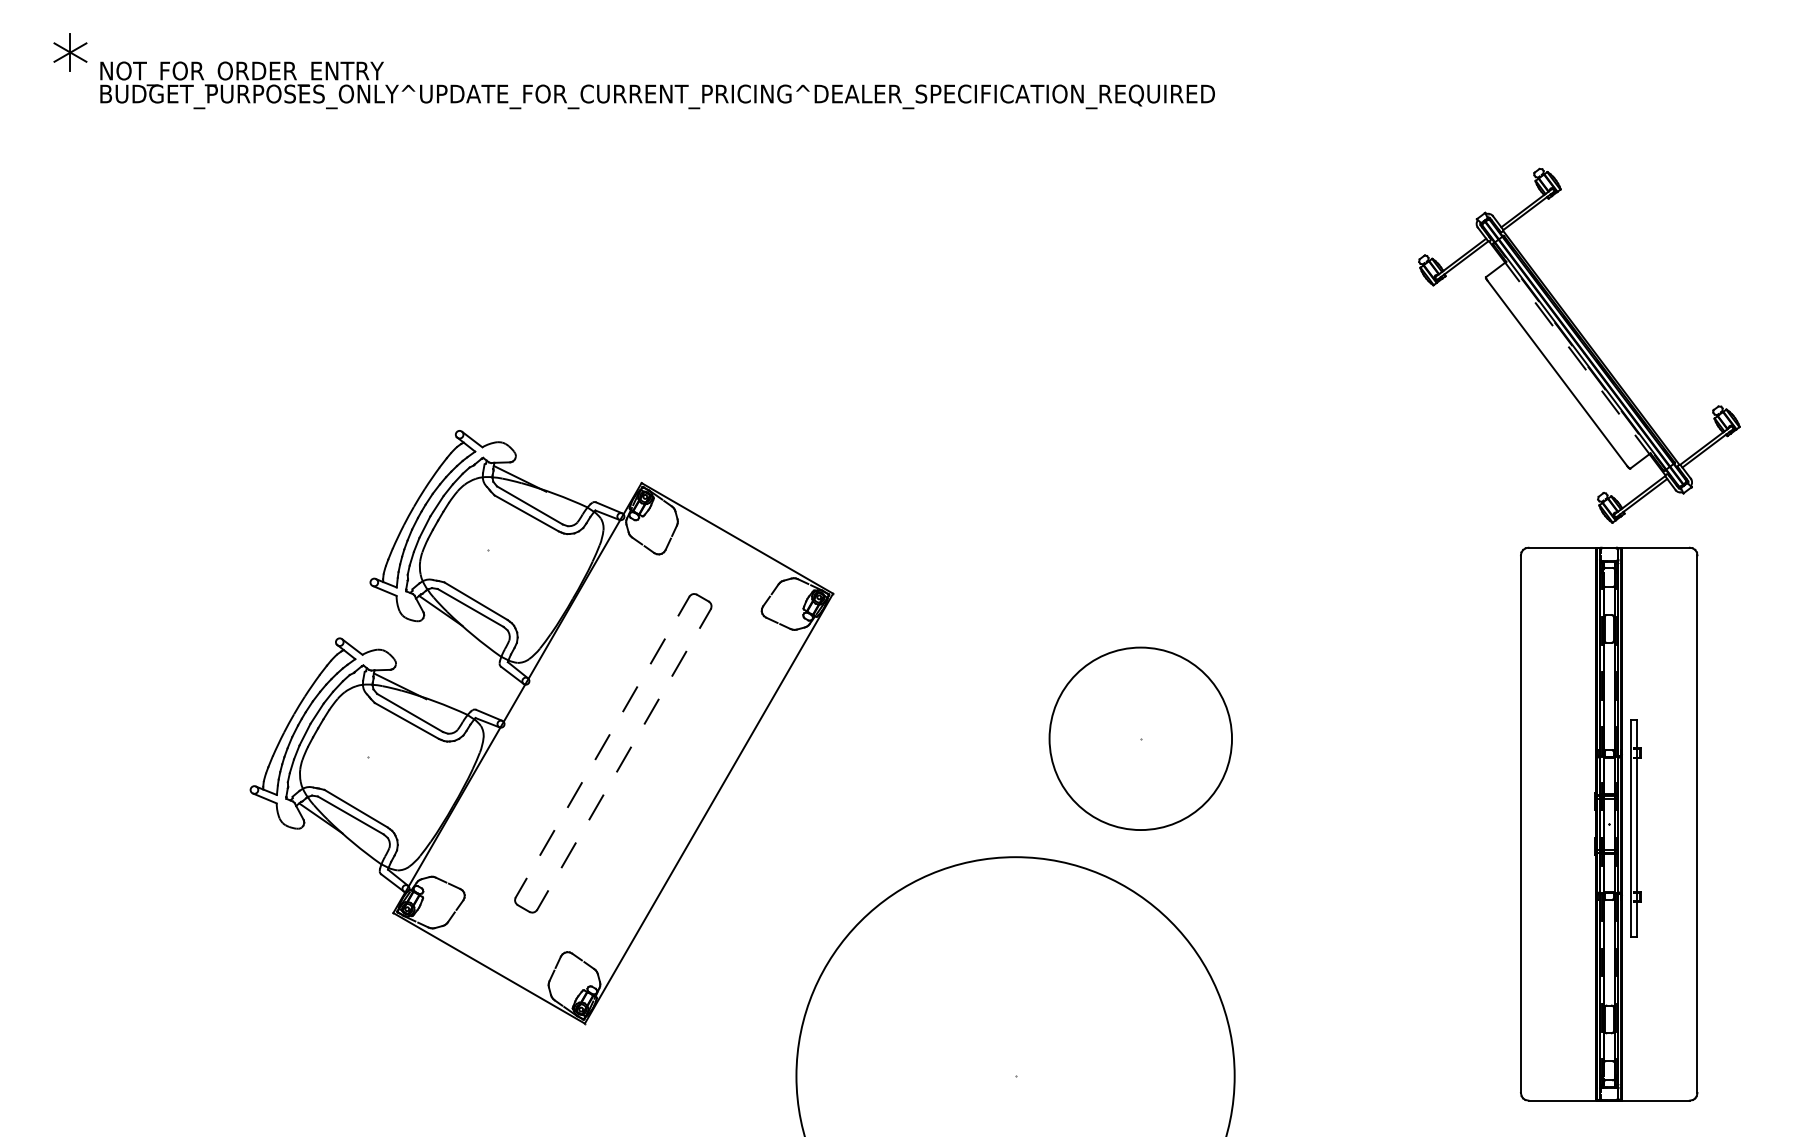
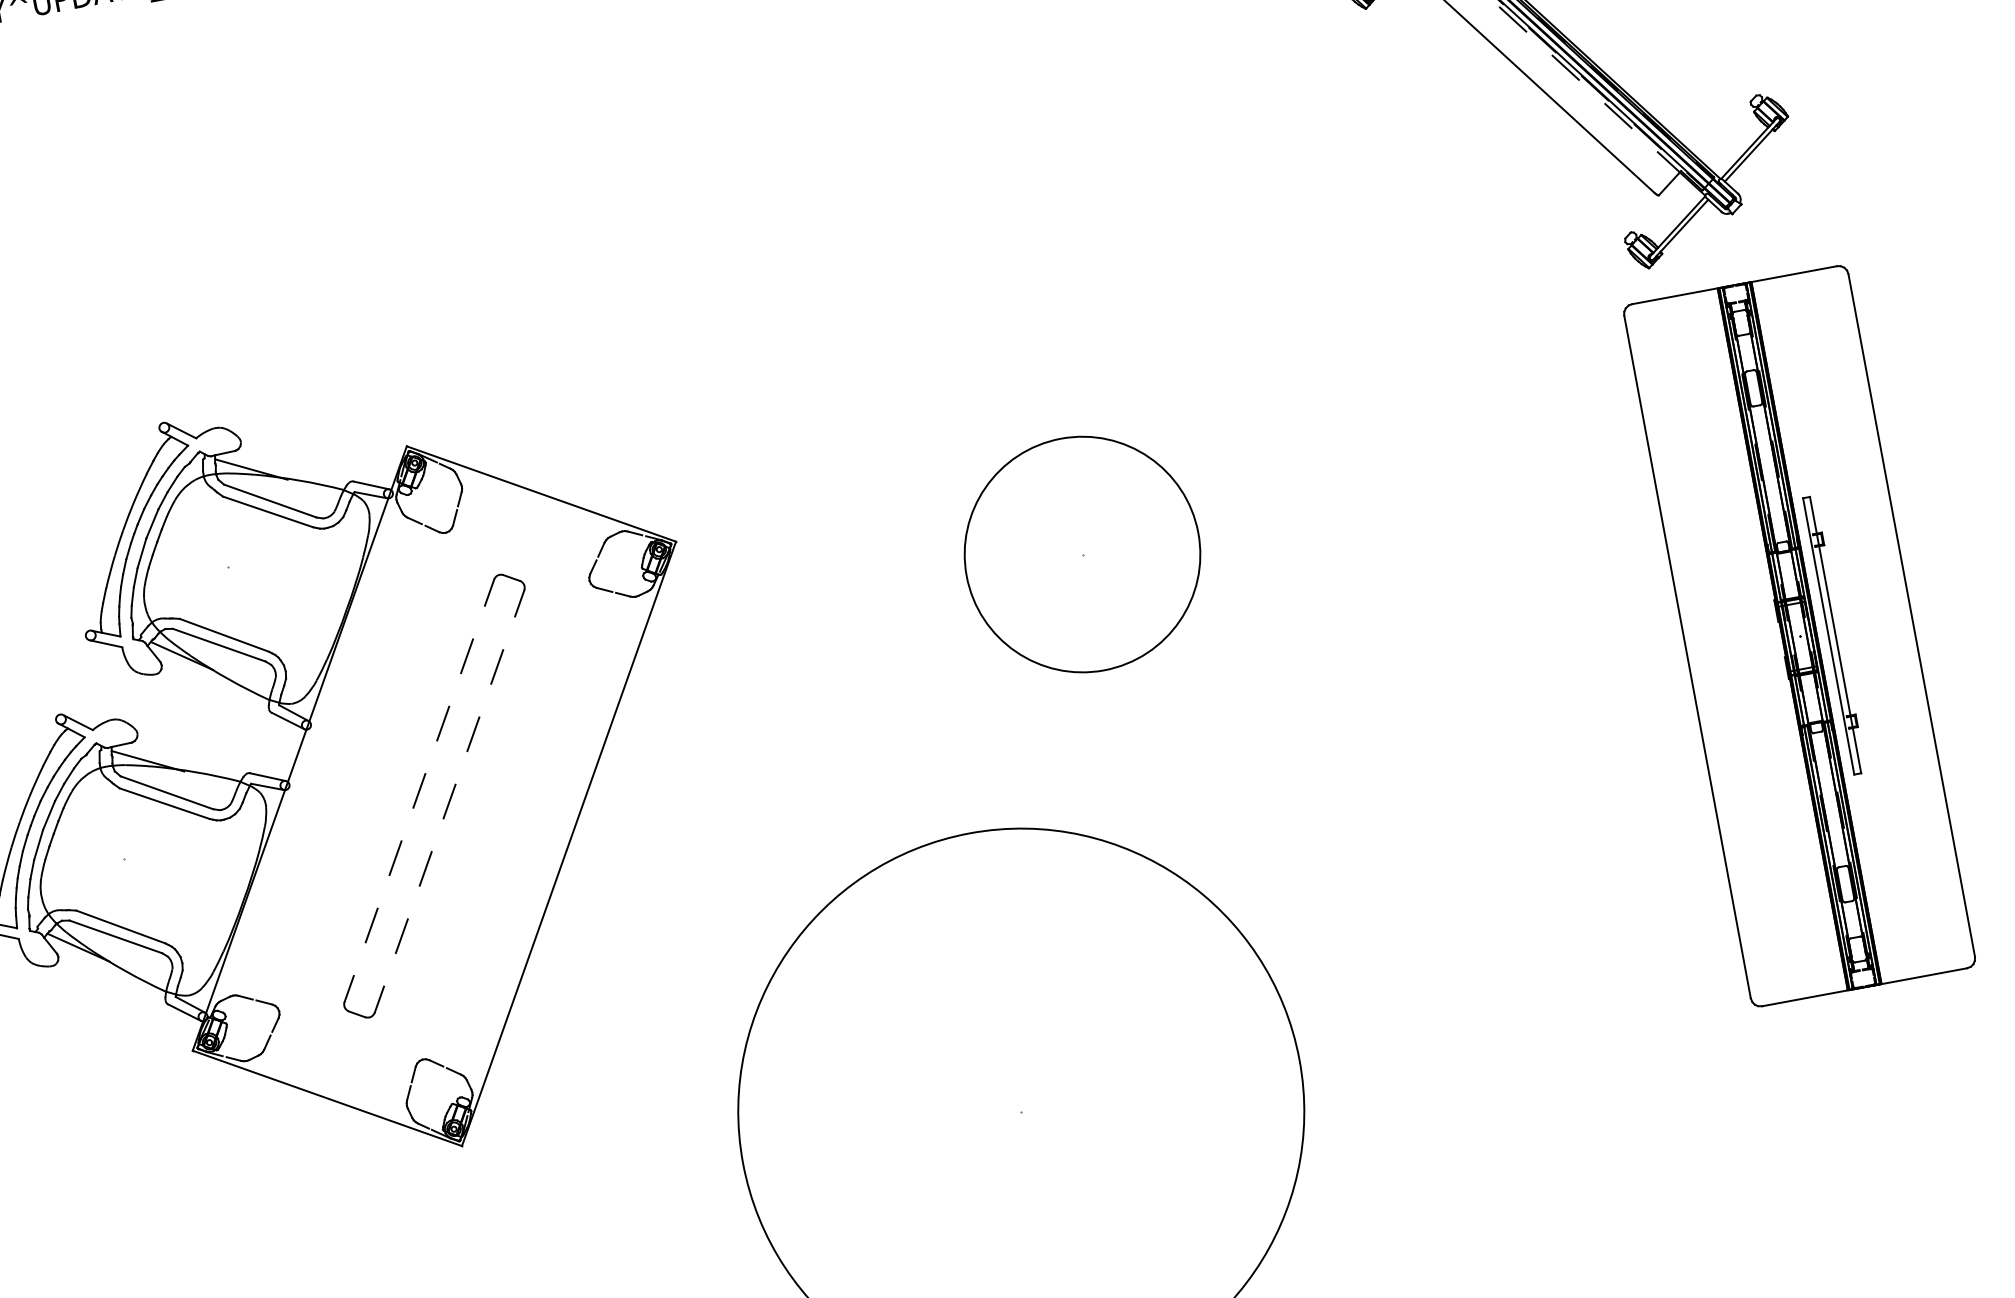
part: (1140, 738) -> (1082, 554), moved
part: (1609, 823) -> (1799, 635), moved

